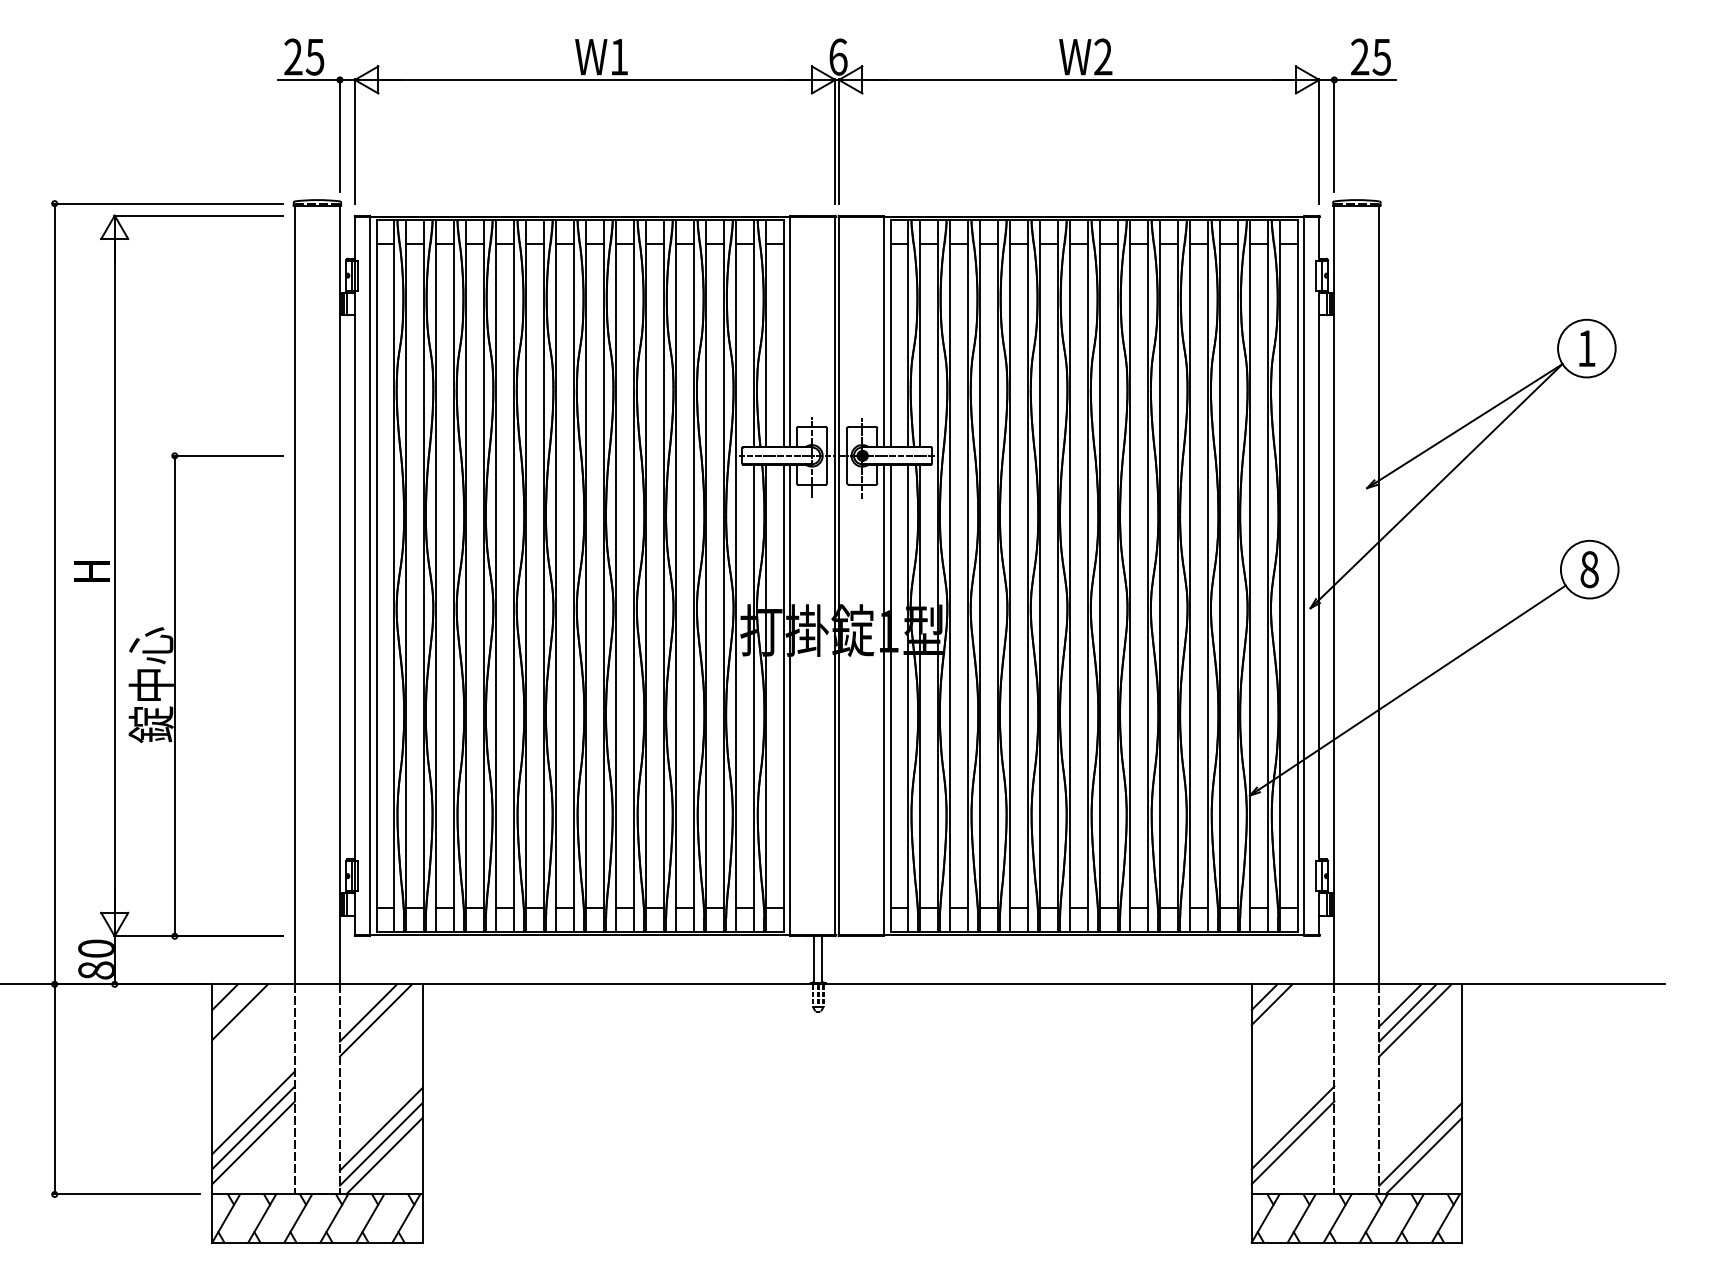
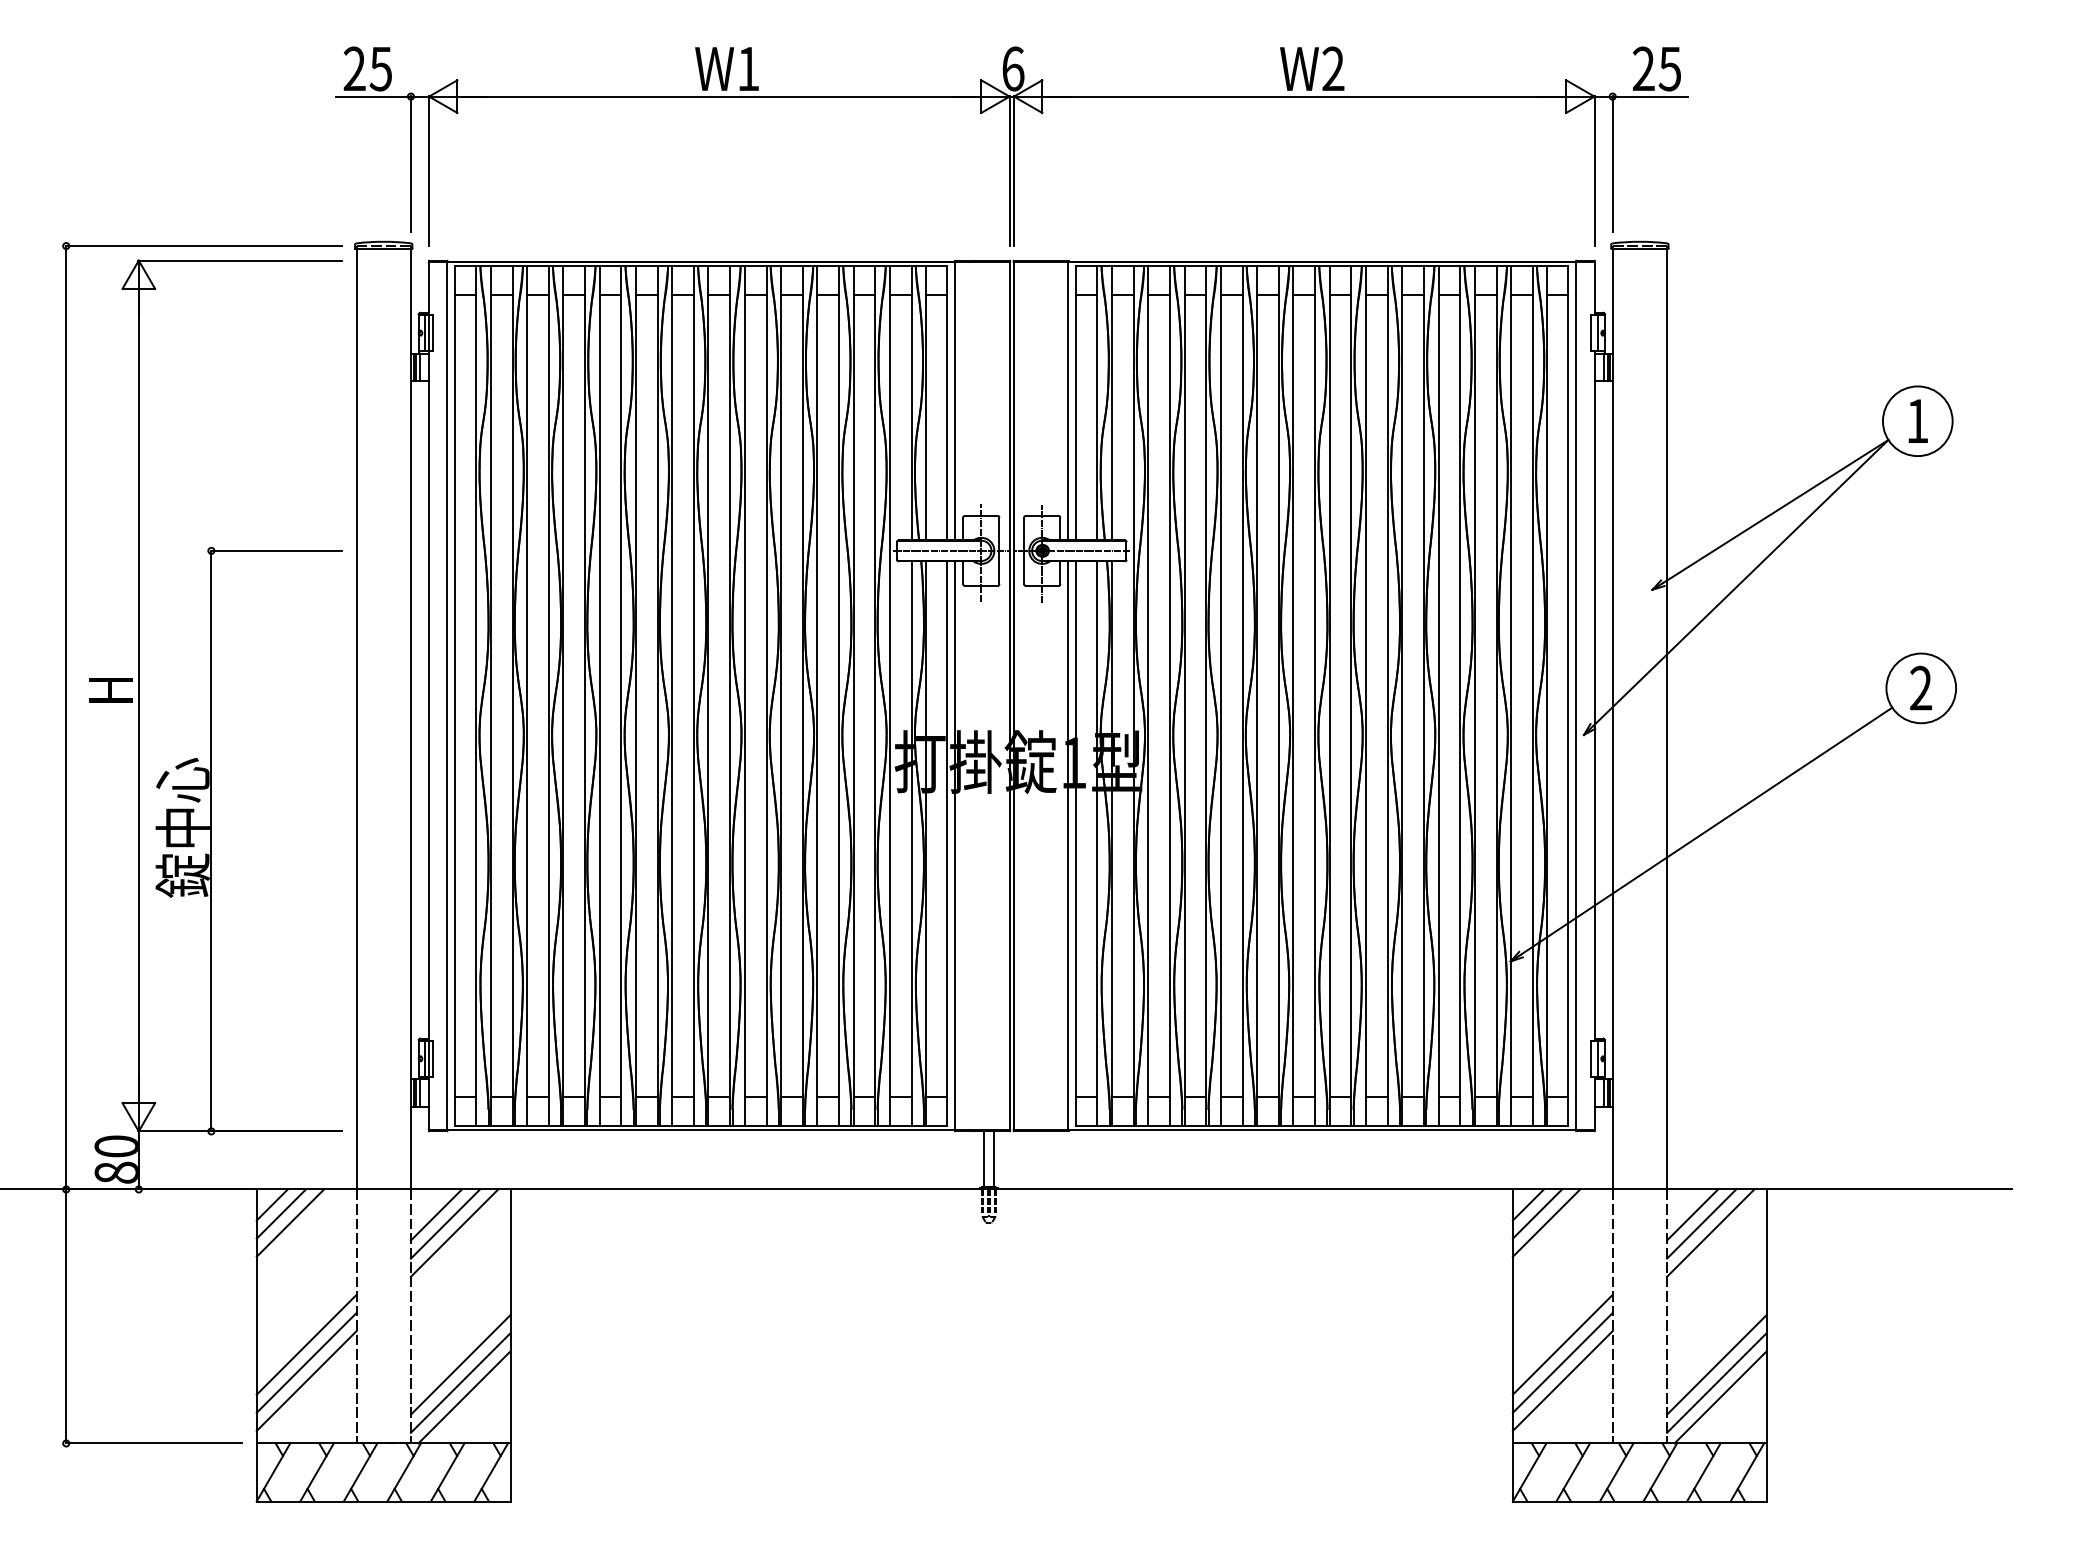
text: (1589, 568) -> (1921, 687), 8 -> 2
line: (231, 1004) -> (280, 1213), added
line: (360, 1005) -> (435, 1214), added
line: (1279, 1011) -> (1546, 1222), added
line: (1292, 1112) -> (1562, 1344), added
line: (1420, 1129) -> (1716, 1364), added

